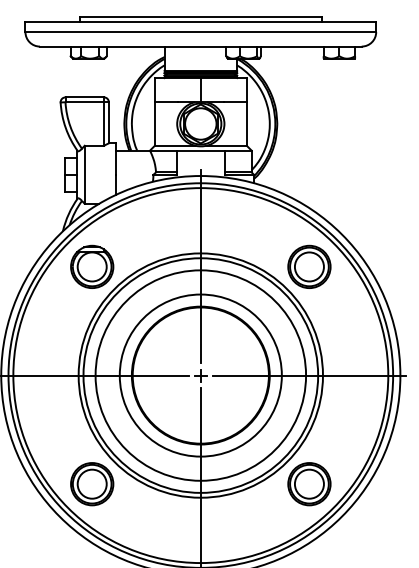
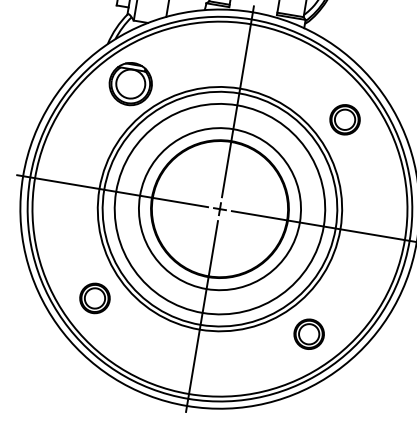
part: (309, 266) -> (345, 119), size x0.7
part: (92, 484) -> (95, 298), size x0.7
part: (309, 484) -> (309, 334), size x0.7

